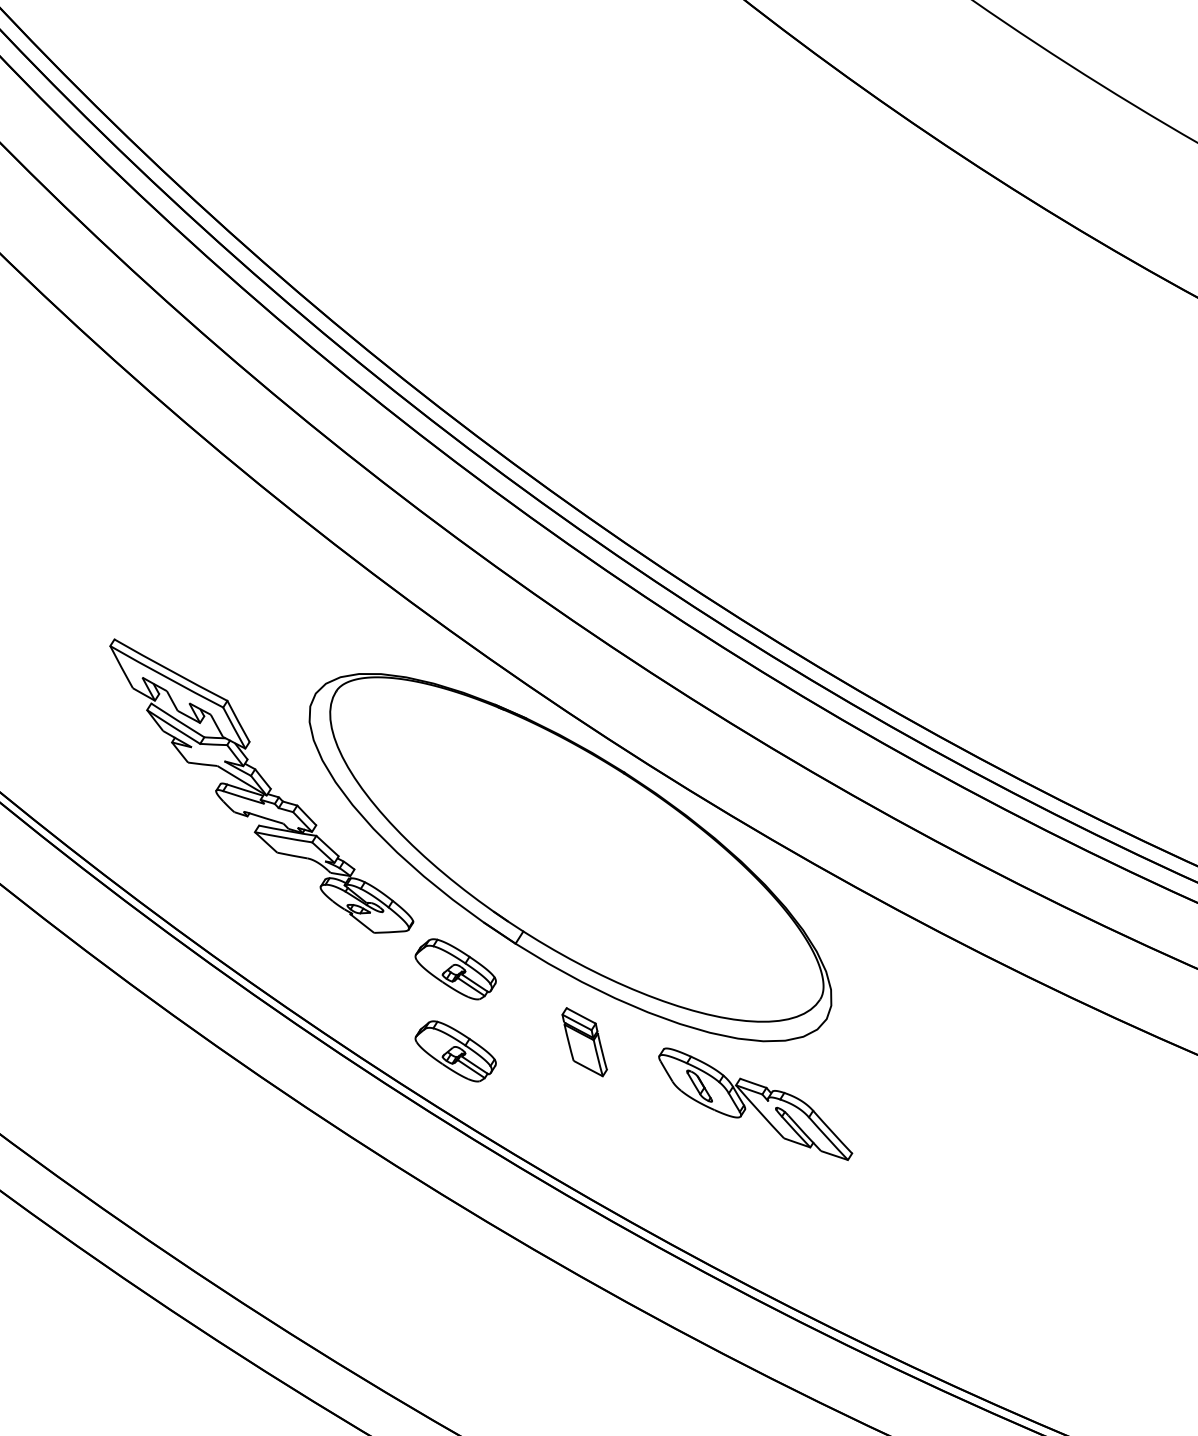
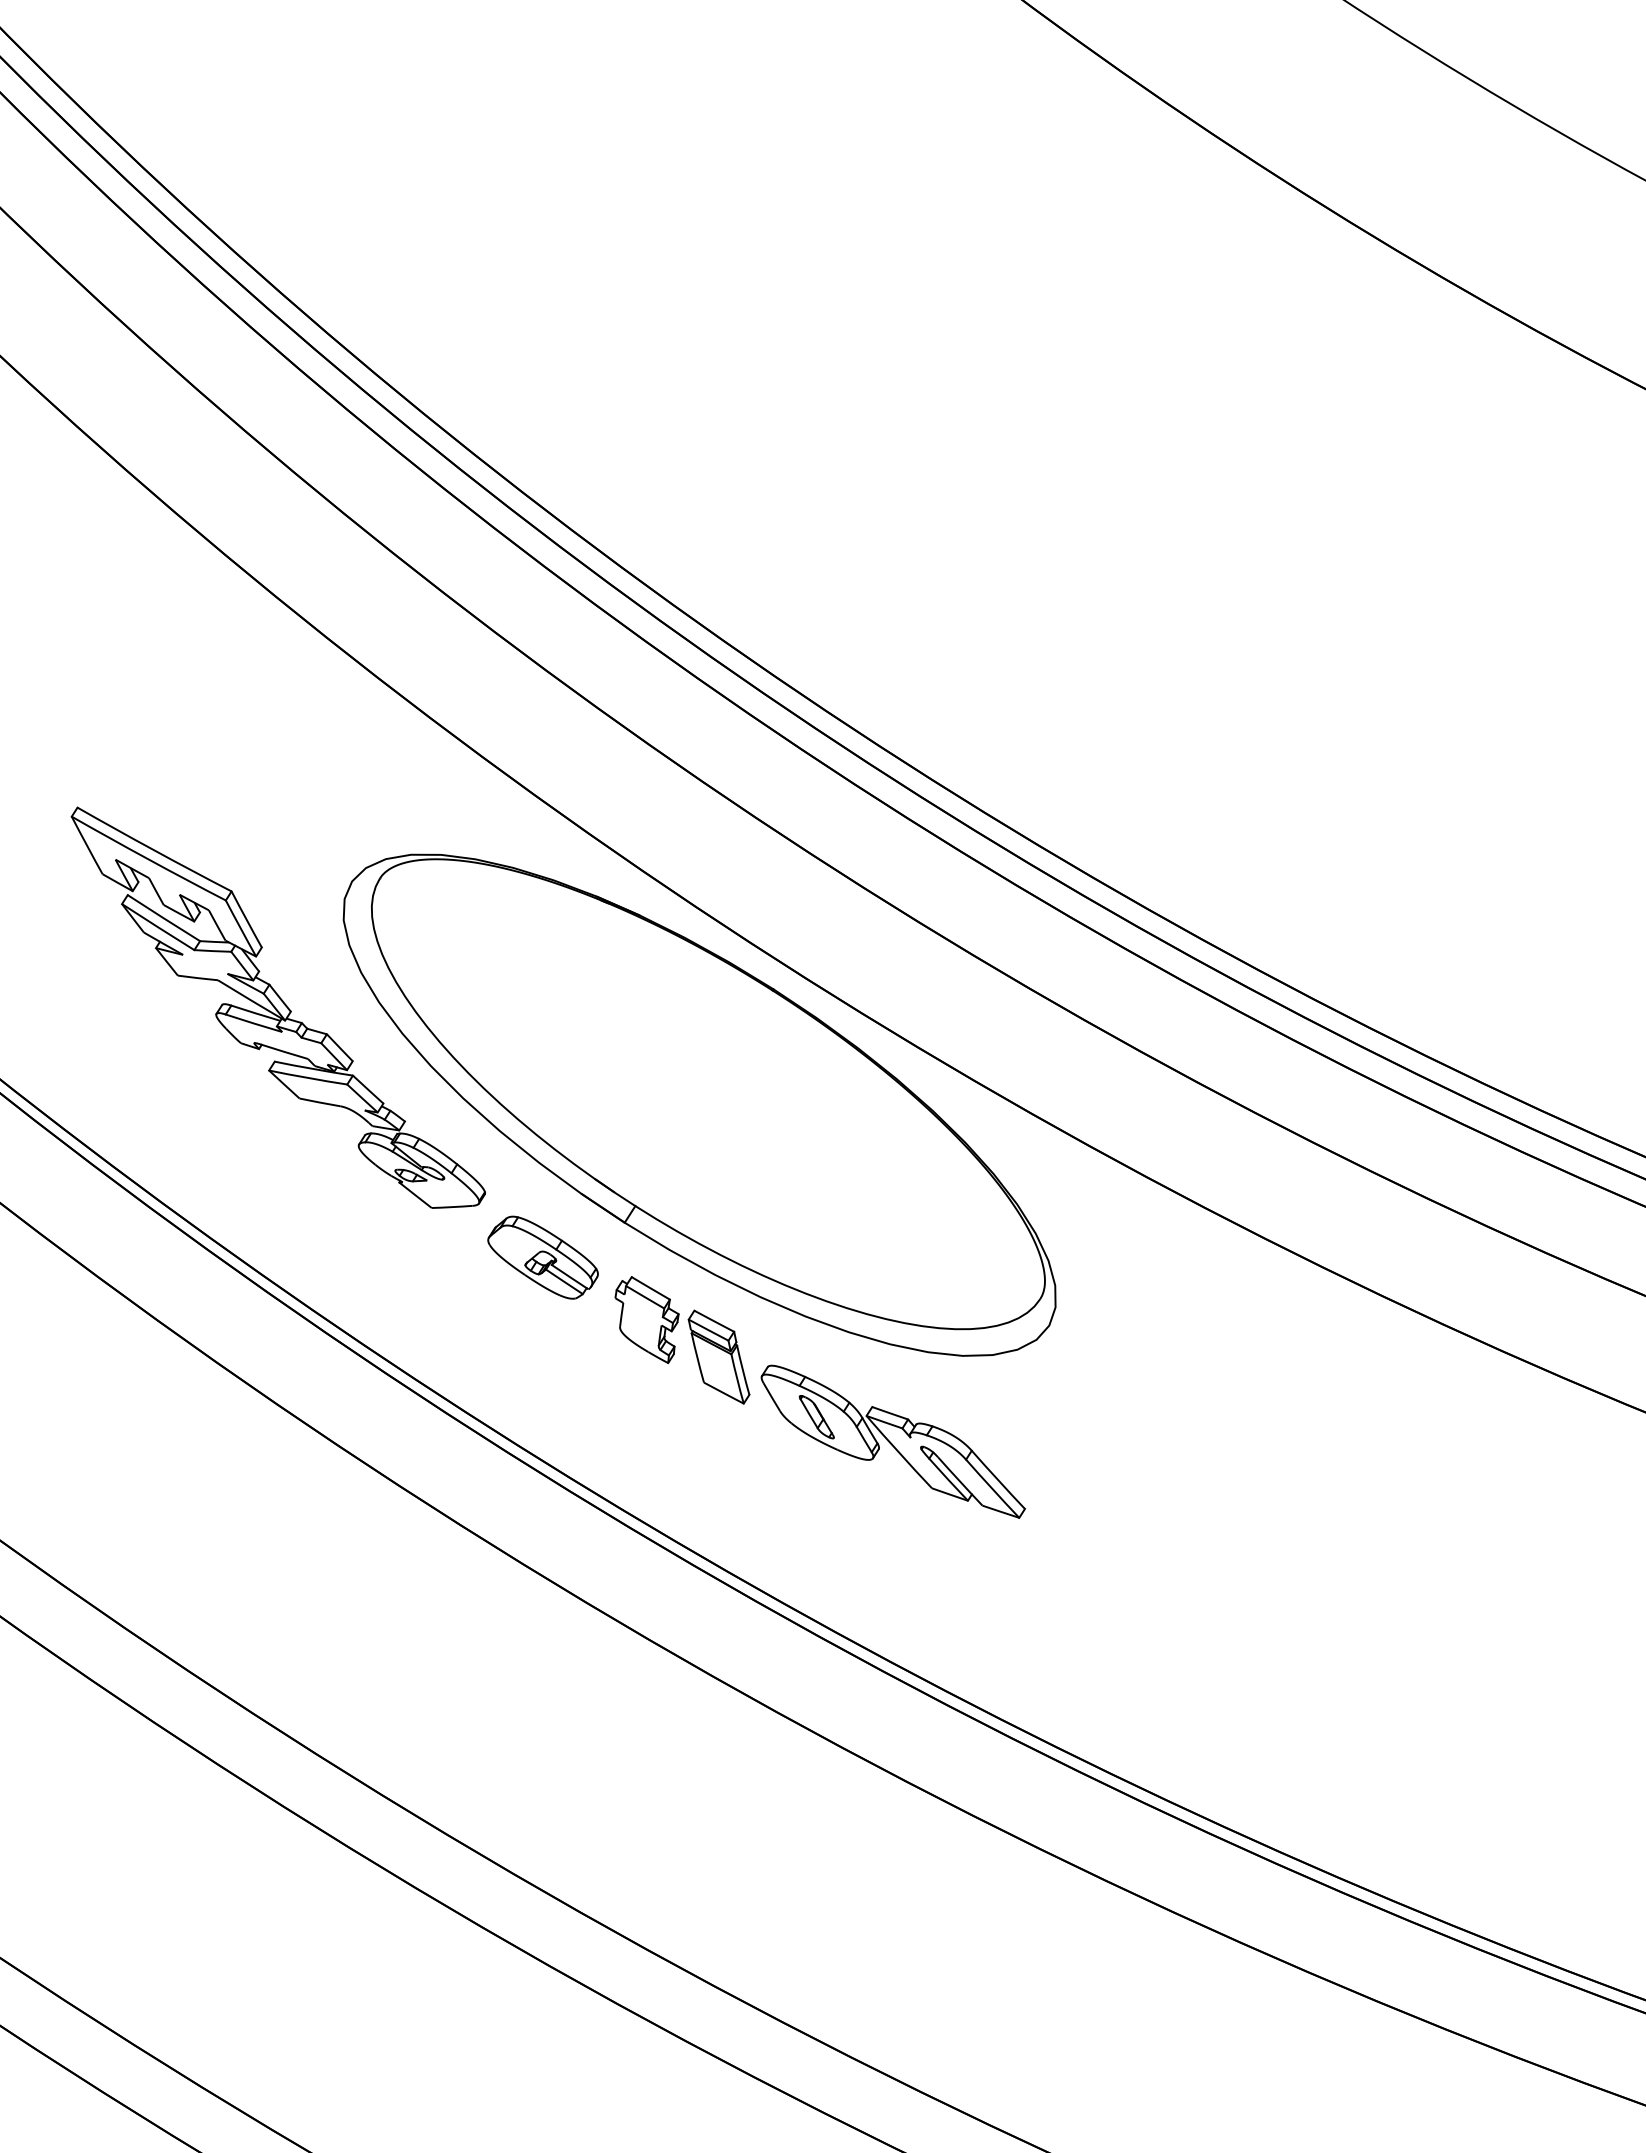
part: (531, 1014) -> (646, 1319), added
part: (455, 1051) -> (542, 1369), removed
part: (755, 1104) -> (892, 1441), moved

